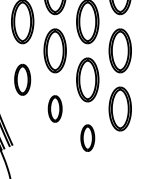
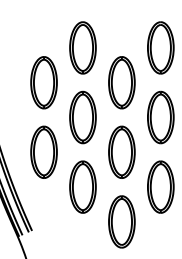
part: (22, 79) -> (43, 151), size x1.43
part: (54, 108) -> (82, 186), size x1.67
part: (87, 137) -> (121, 221), size x1.67

